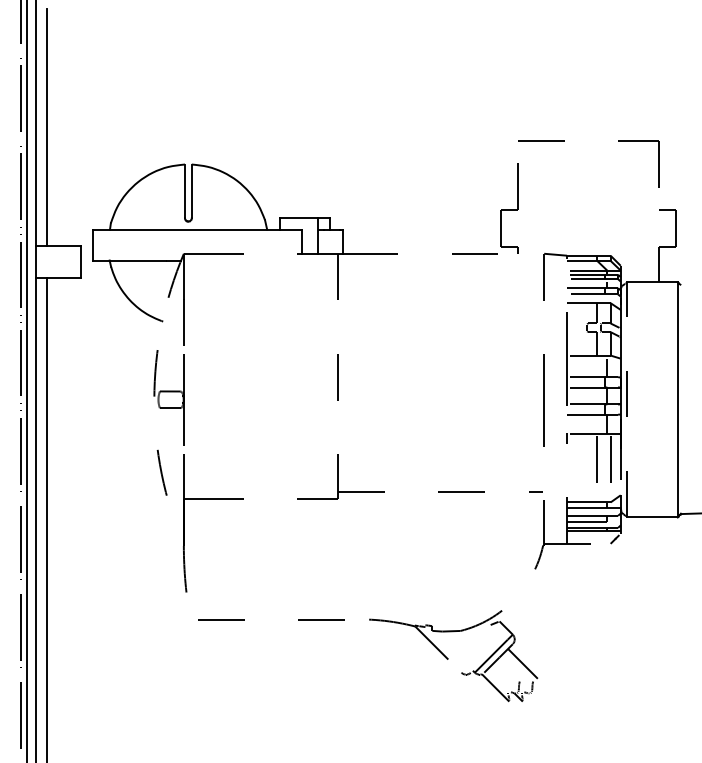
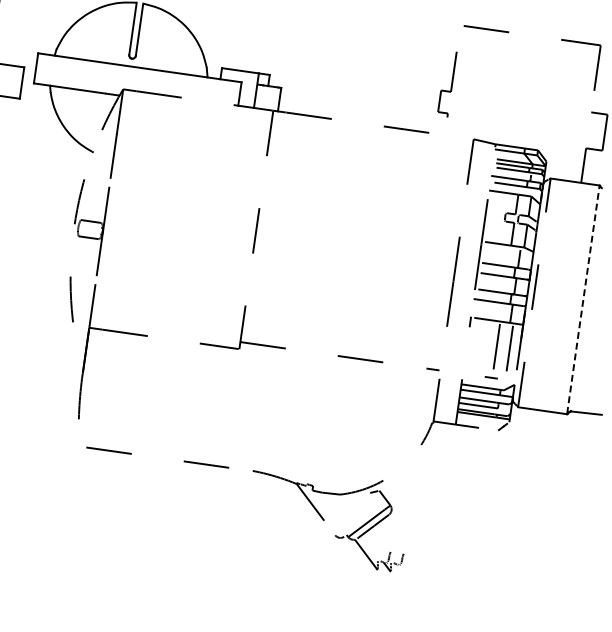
part: (509, 208) -> (446, 90), size x0.6
line: (677, 399) -> (583, 299), solid -> dashed
line: (595, 491) -> (490, 377), added
line: (522, 663) -> (395, 534), removed

